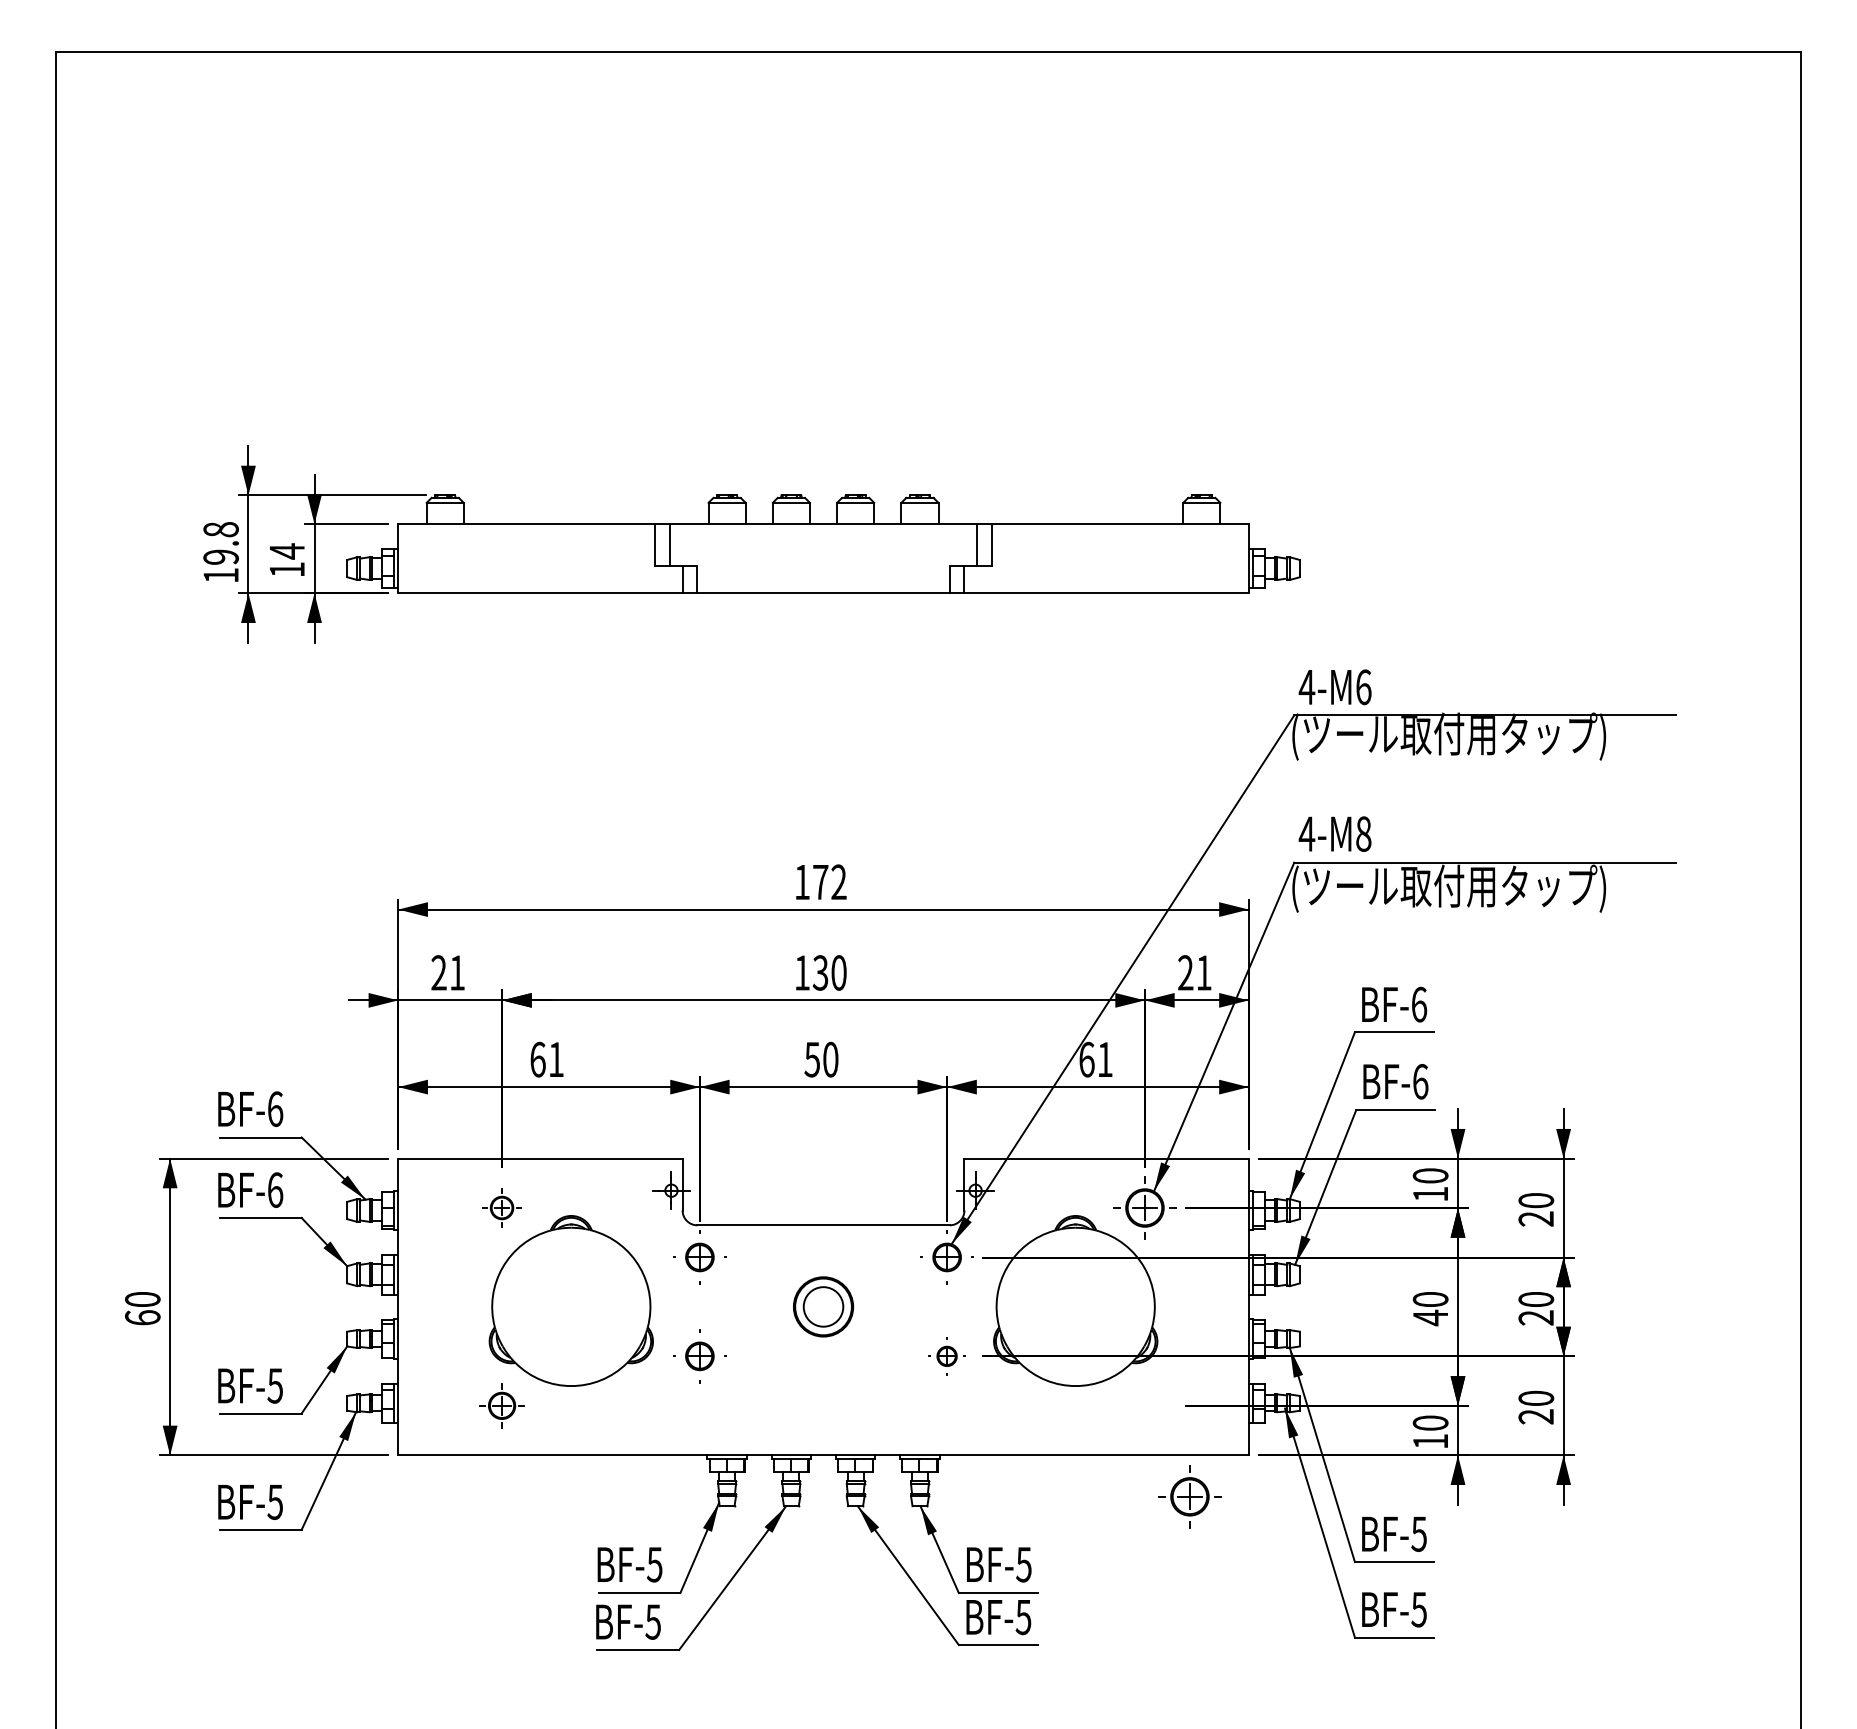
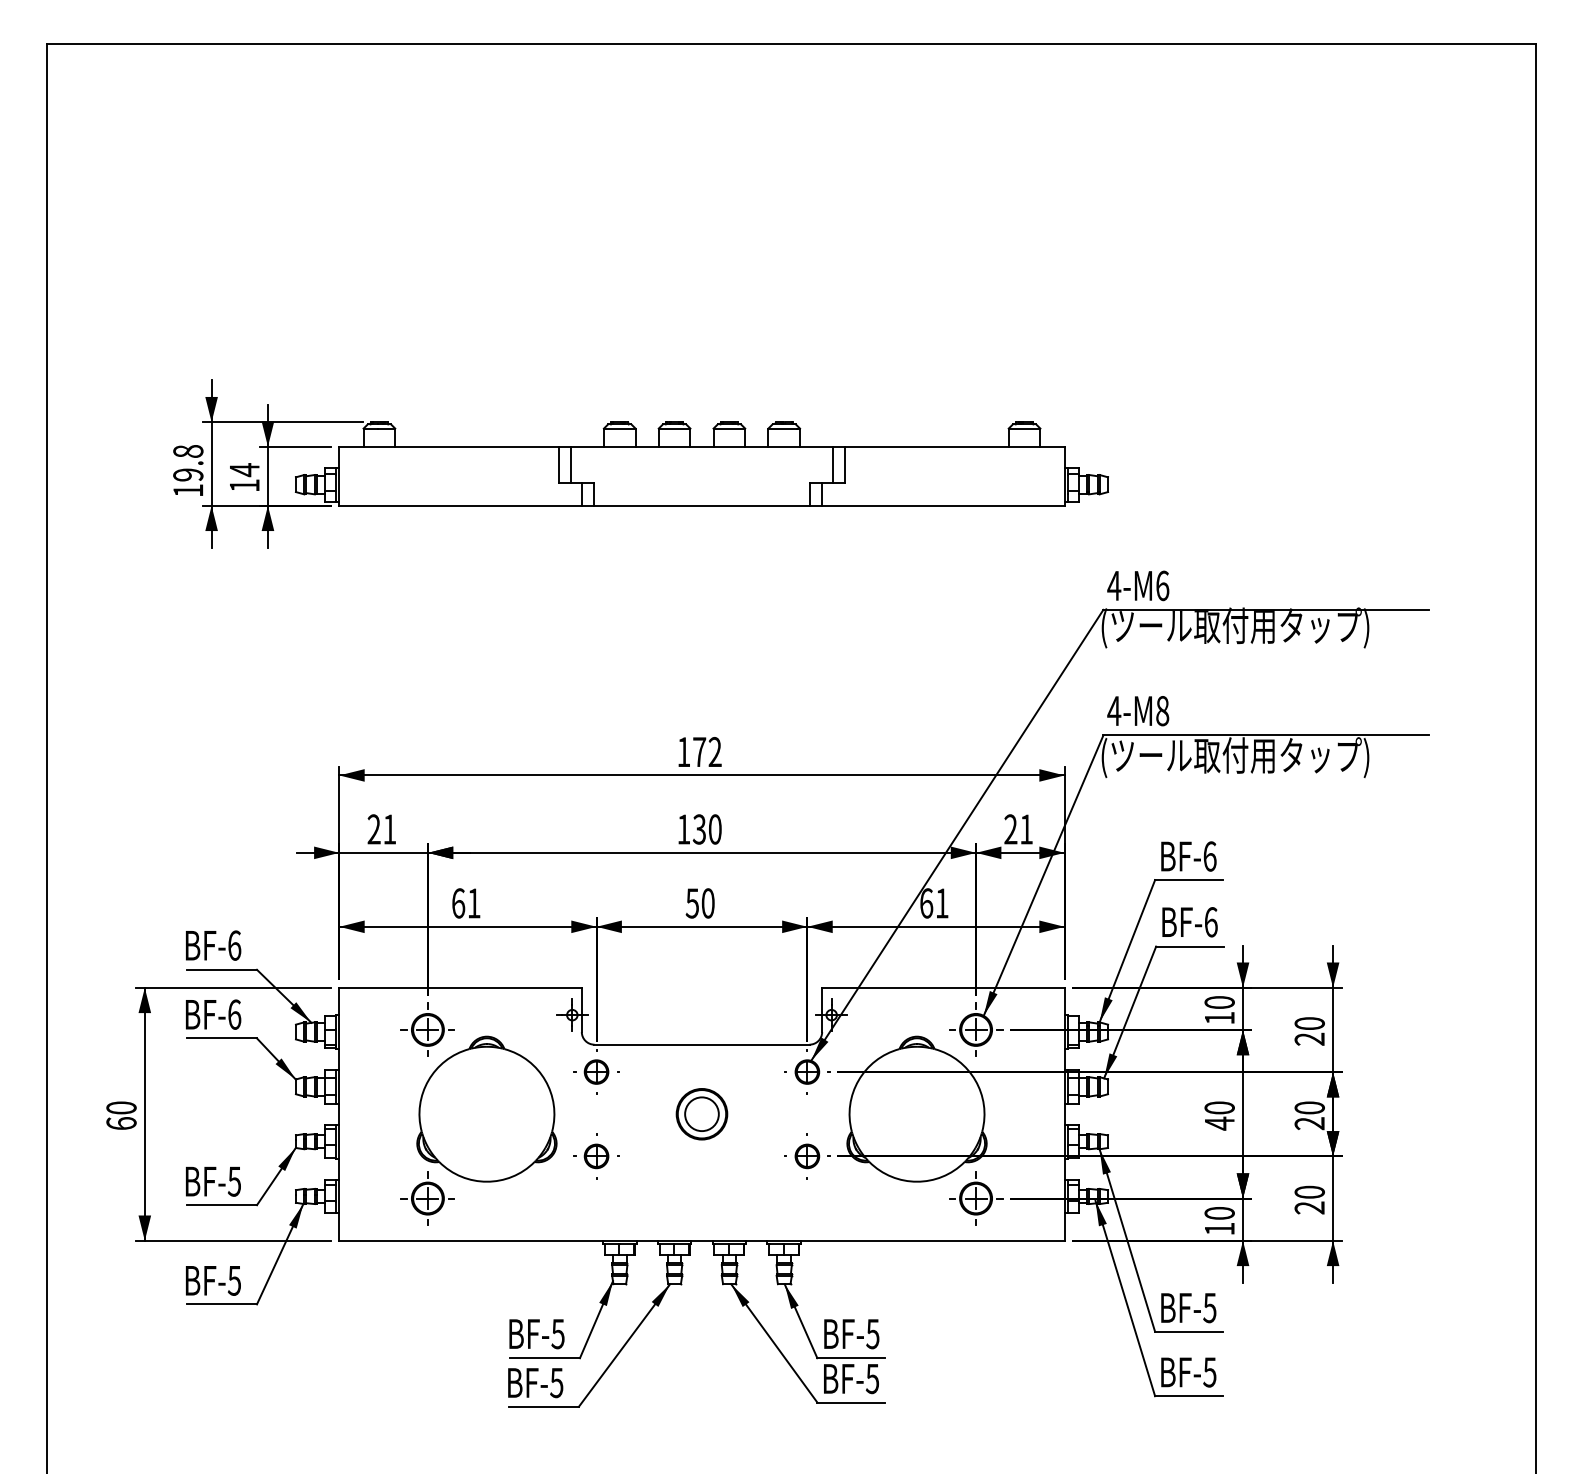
part: (501, 1207) -> (427, 1029), size x1.67
part: (946, 1356) -> (806, 1156), size x1.43
part: (501, 1405) -> (427, 1198), size x1.43
part: (1189, 1496) -> (975, 1198), moved

